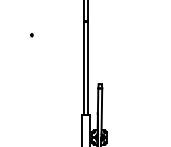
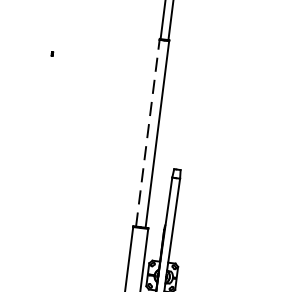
line: (83, 67) -> (147, 131), solid -> dashed

